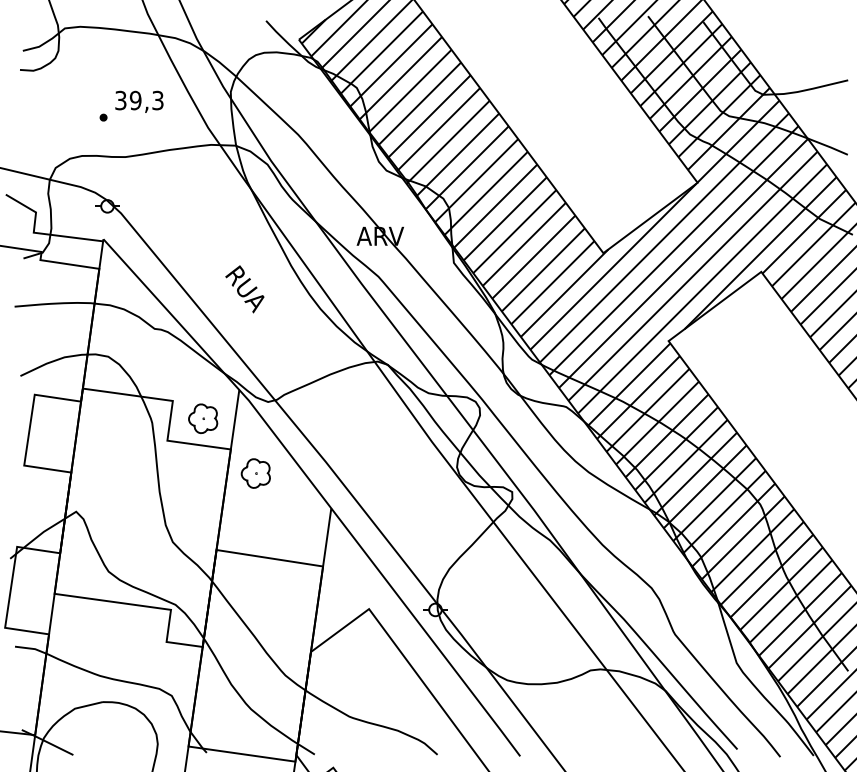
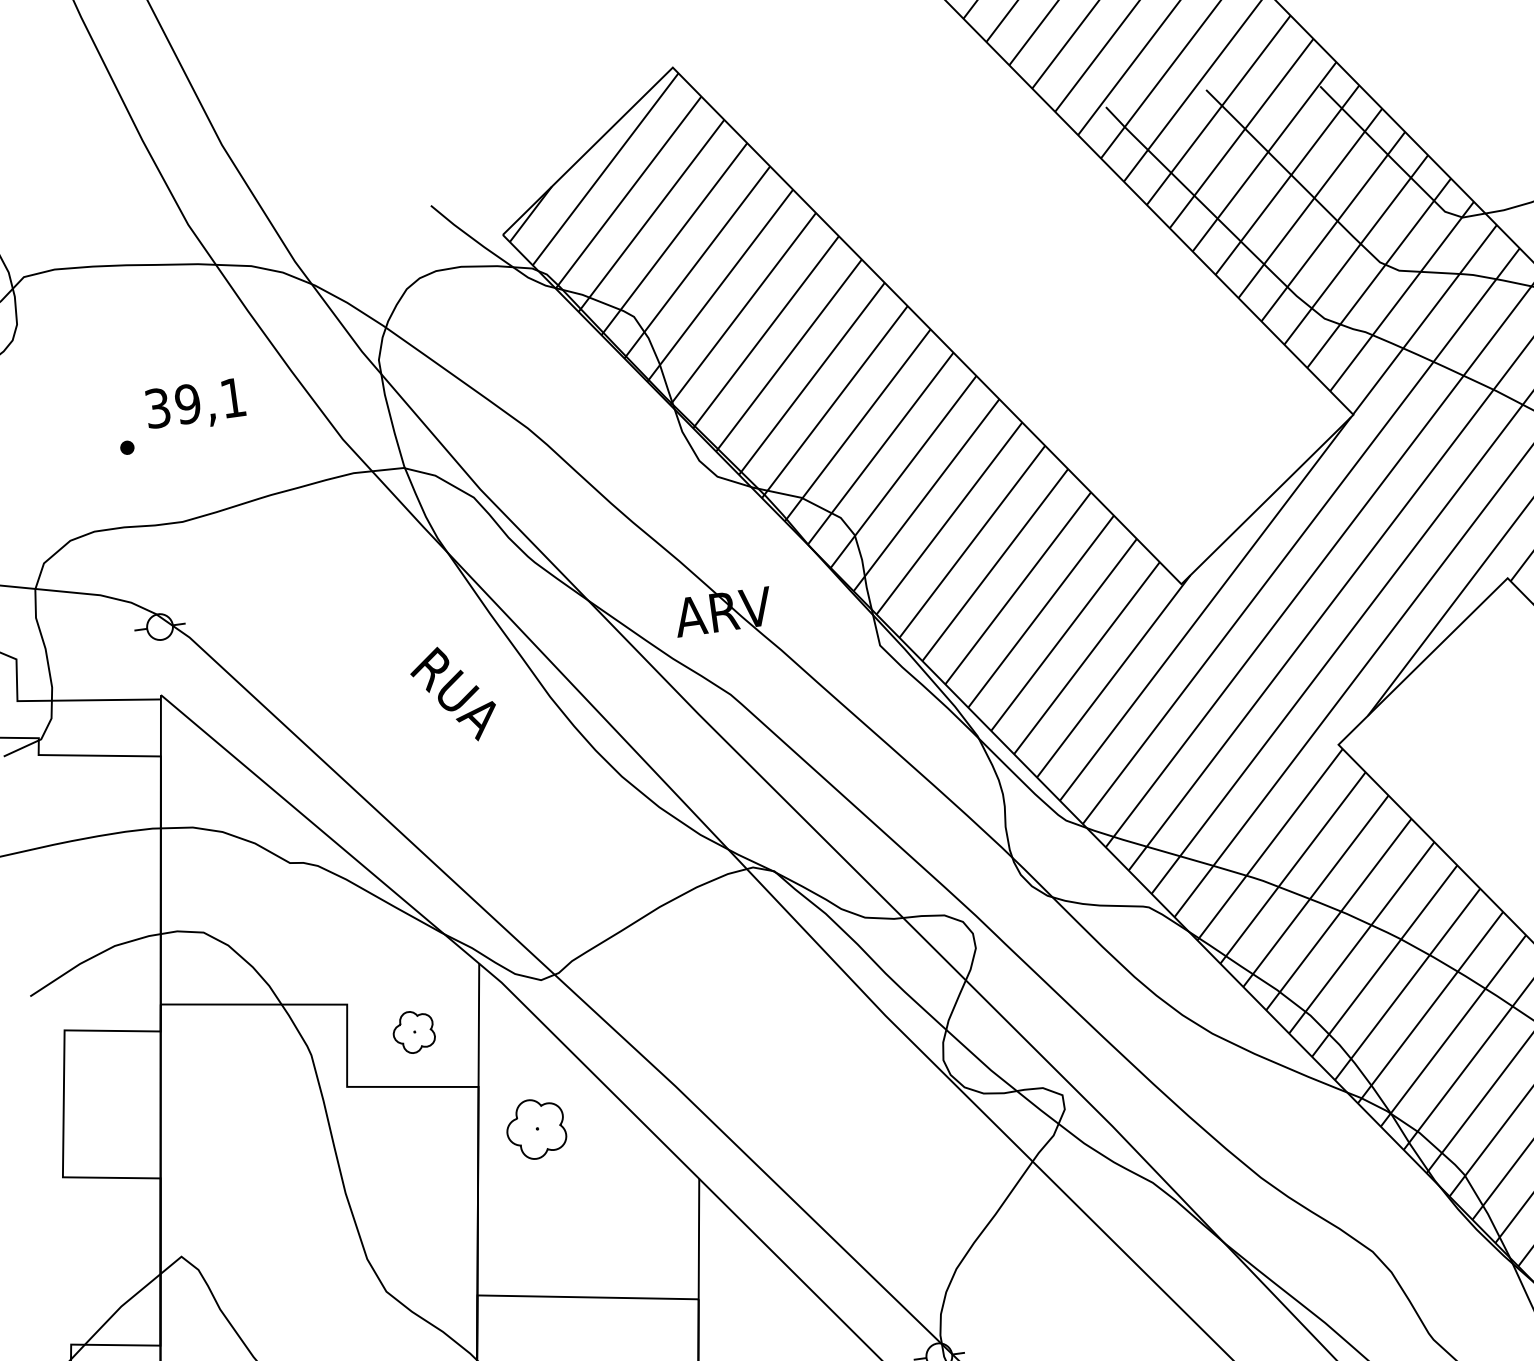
text: (157, 100) -> (232, 397), 39,3 -> 39,1
text: (244, 289) -> (453, 694), moved
part: (203, 418) -> (414, 1031), size x0.7

